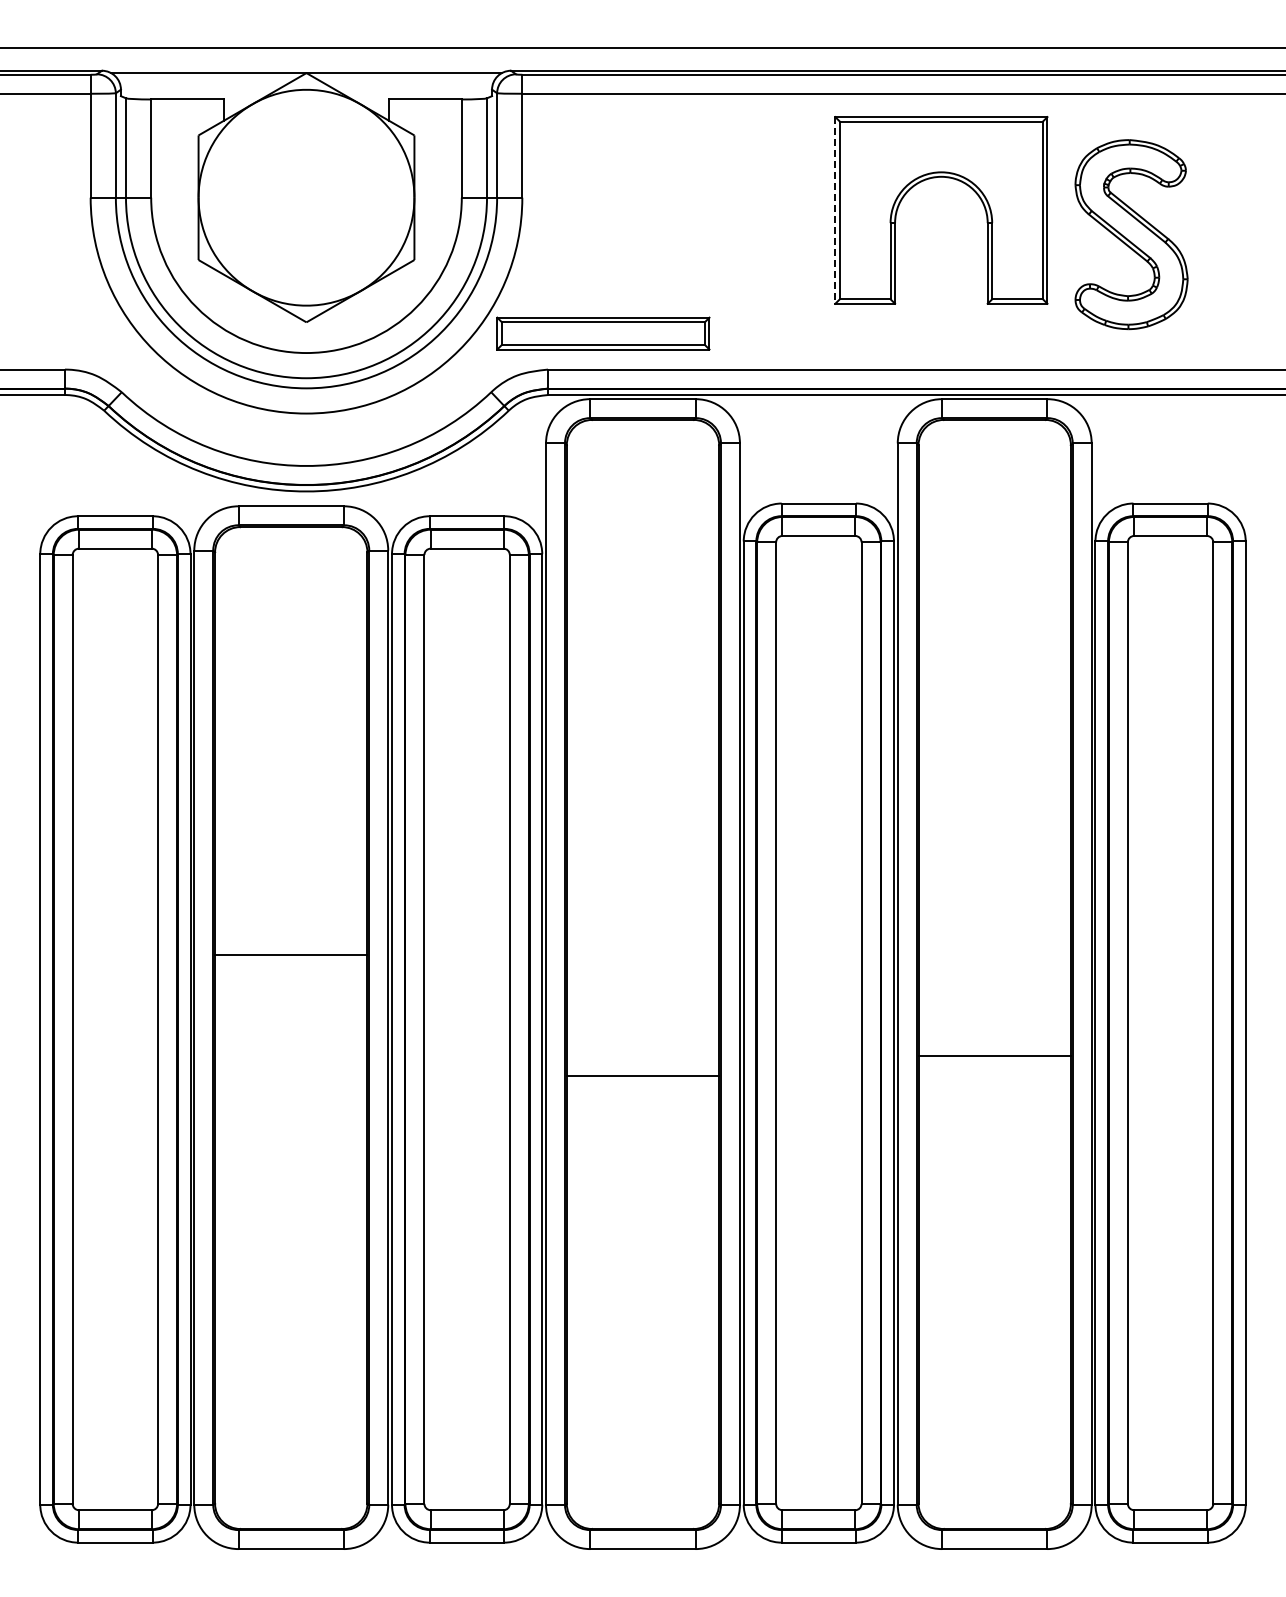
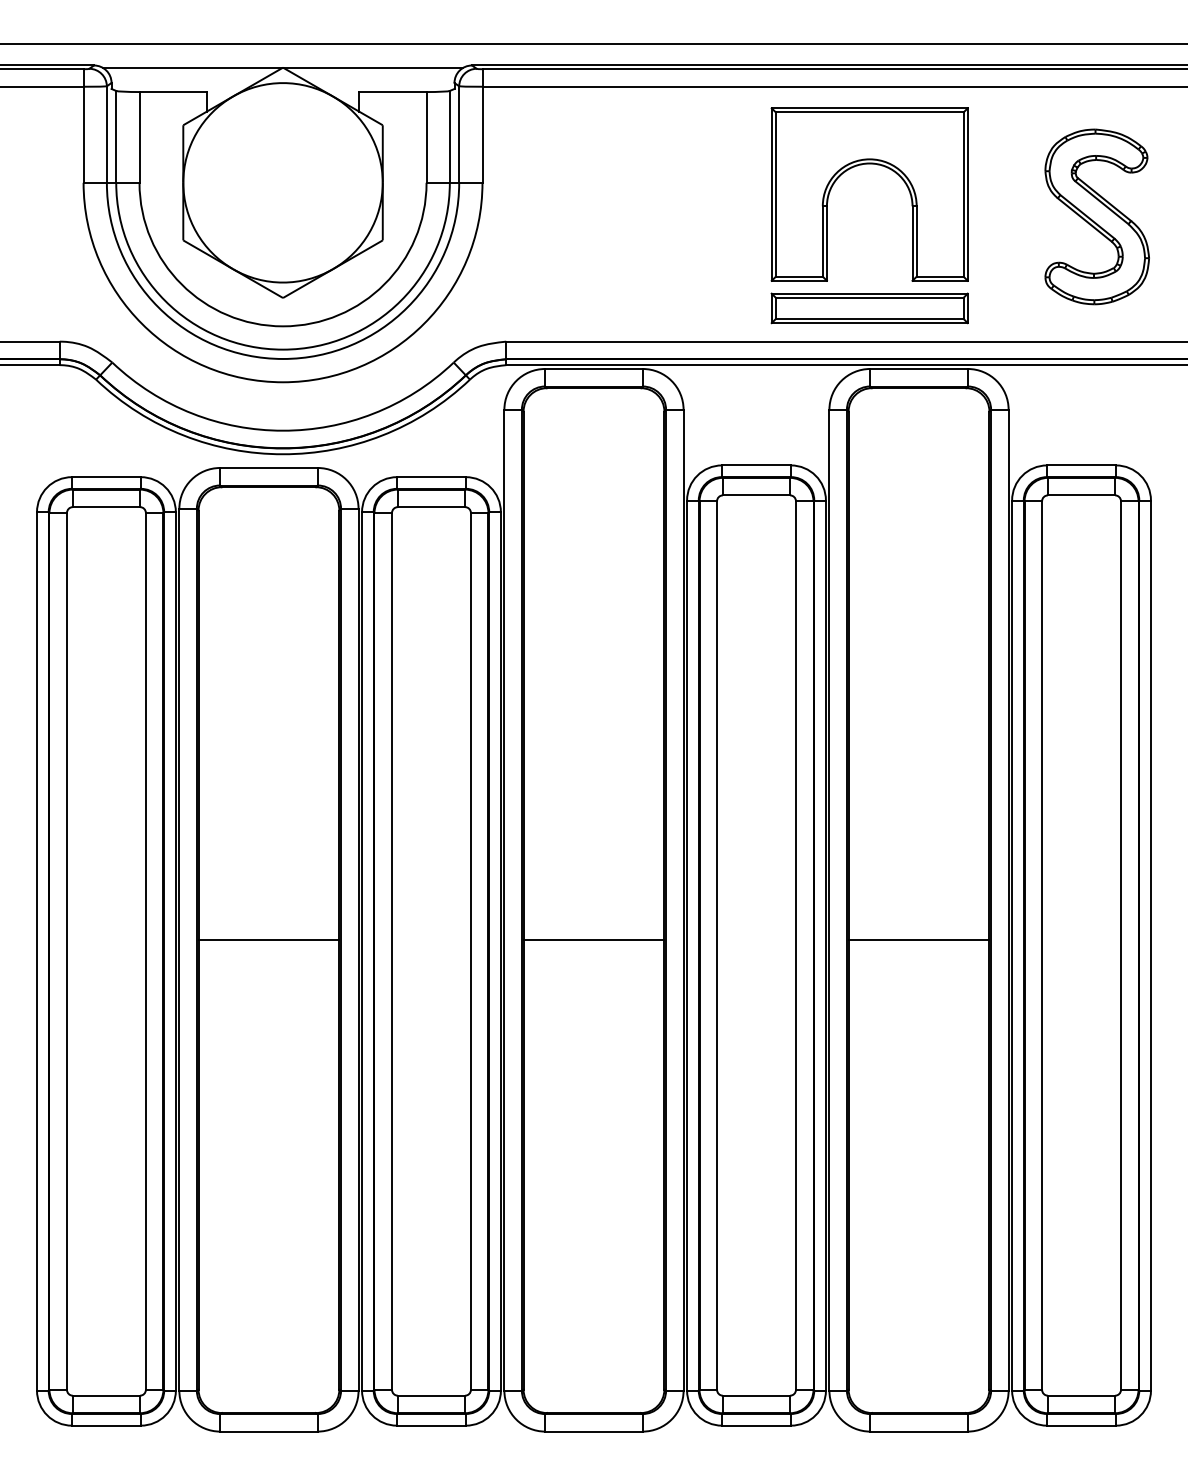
line: (835, 210) -> (771, 194), dashed -> solid
part: (1131, 234) -> (1097, 216), moved
part: (603, 333) -> (869, 308), moved
line: (291, 954) -> (269, 939), moved
line: (994, 1055) -> (918, 939), moved
line: (642, 1075) -> (593, 939), moved

